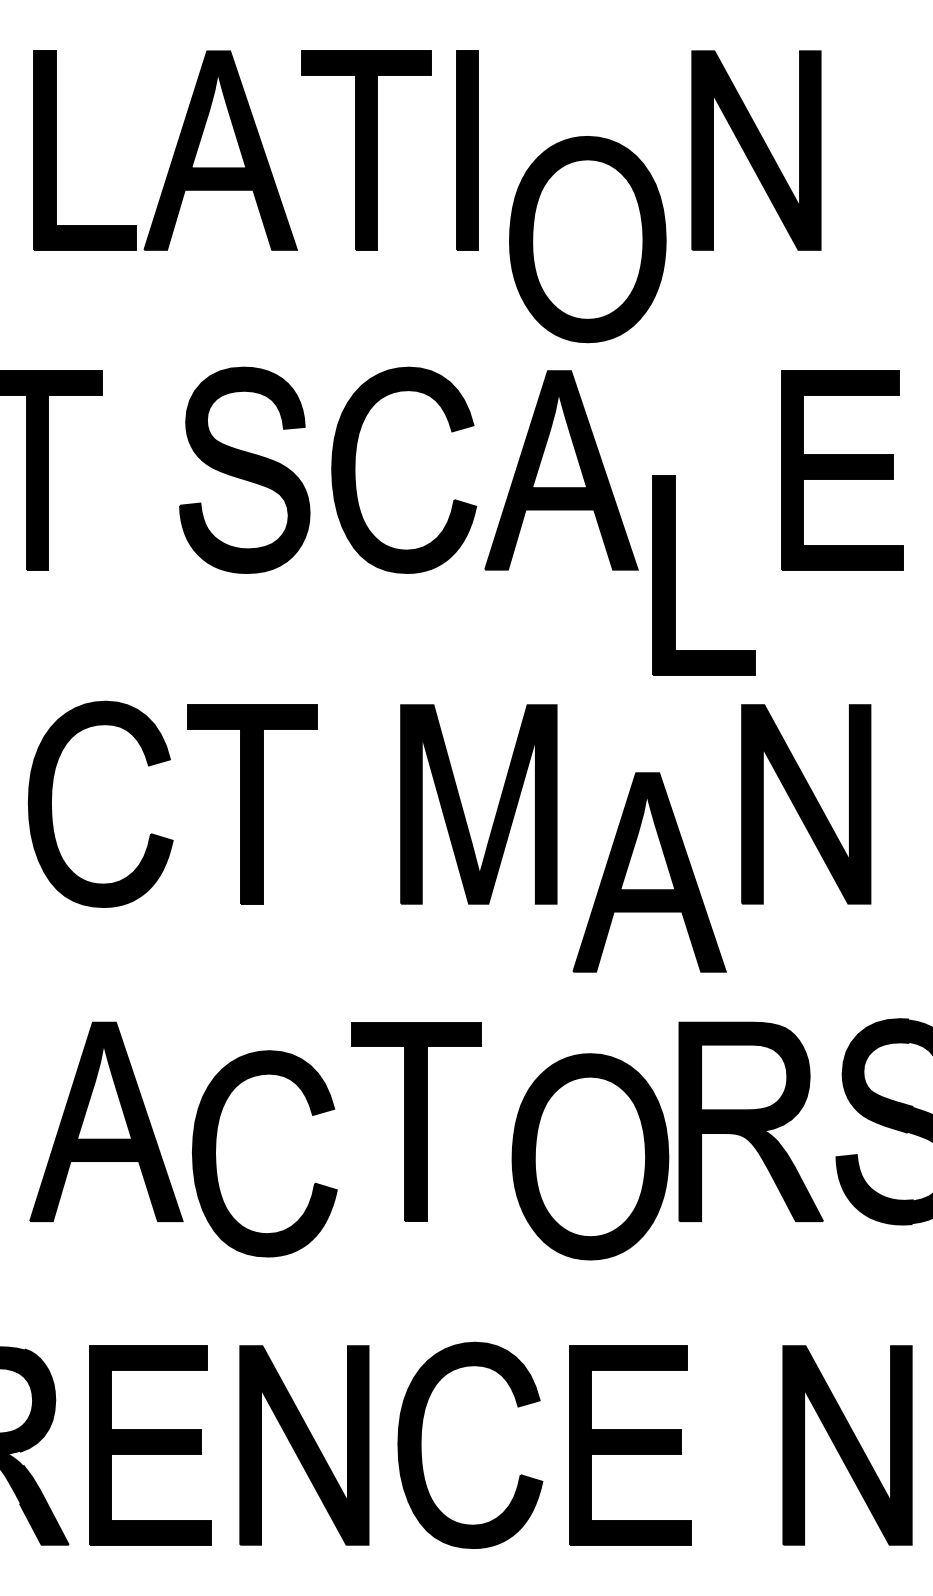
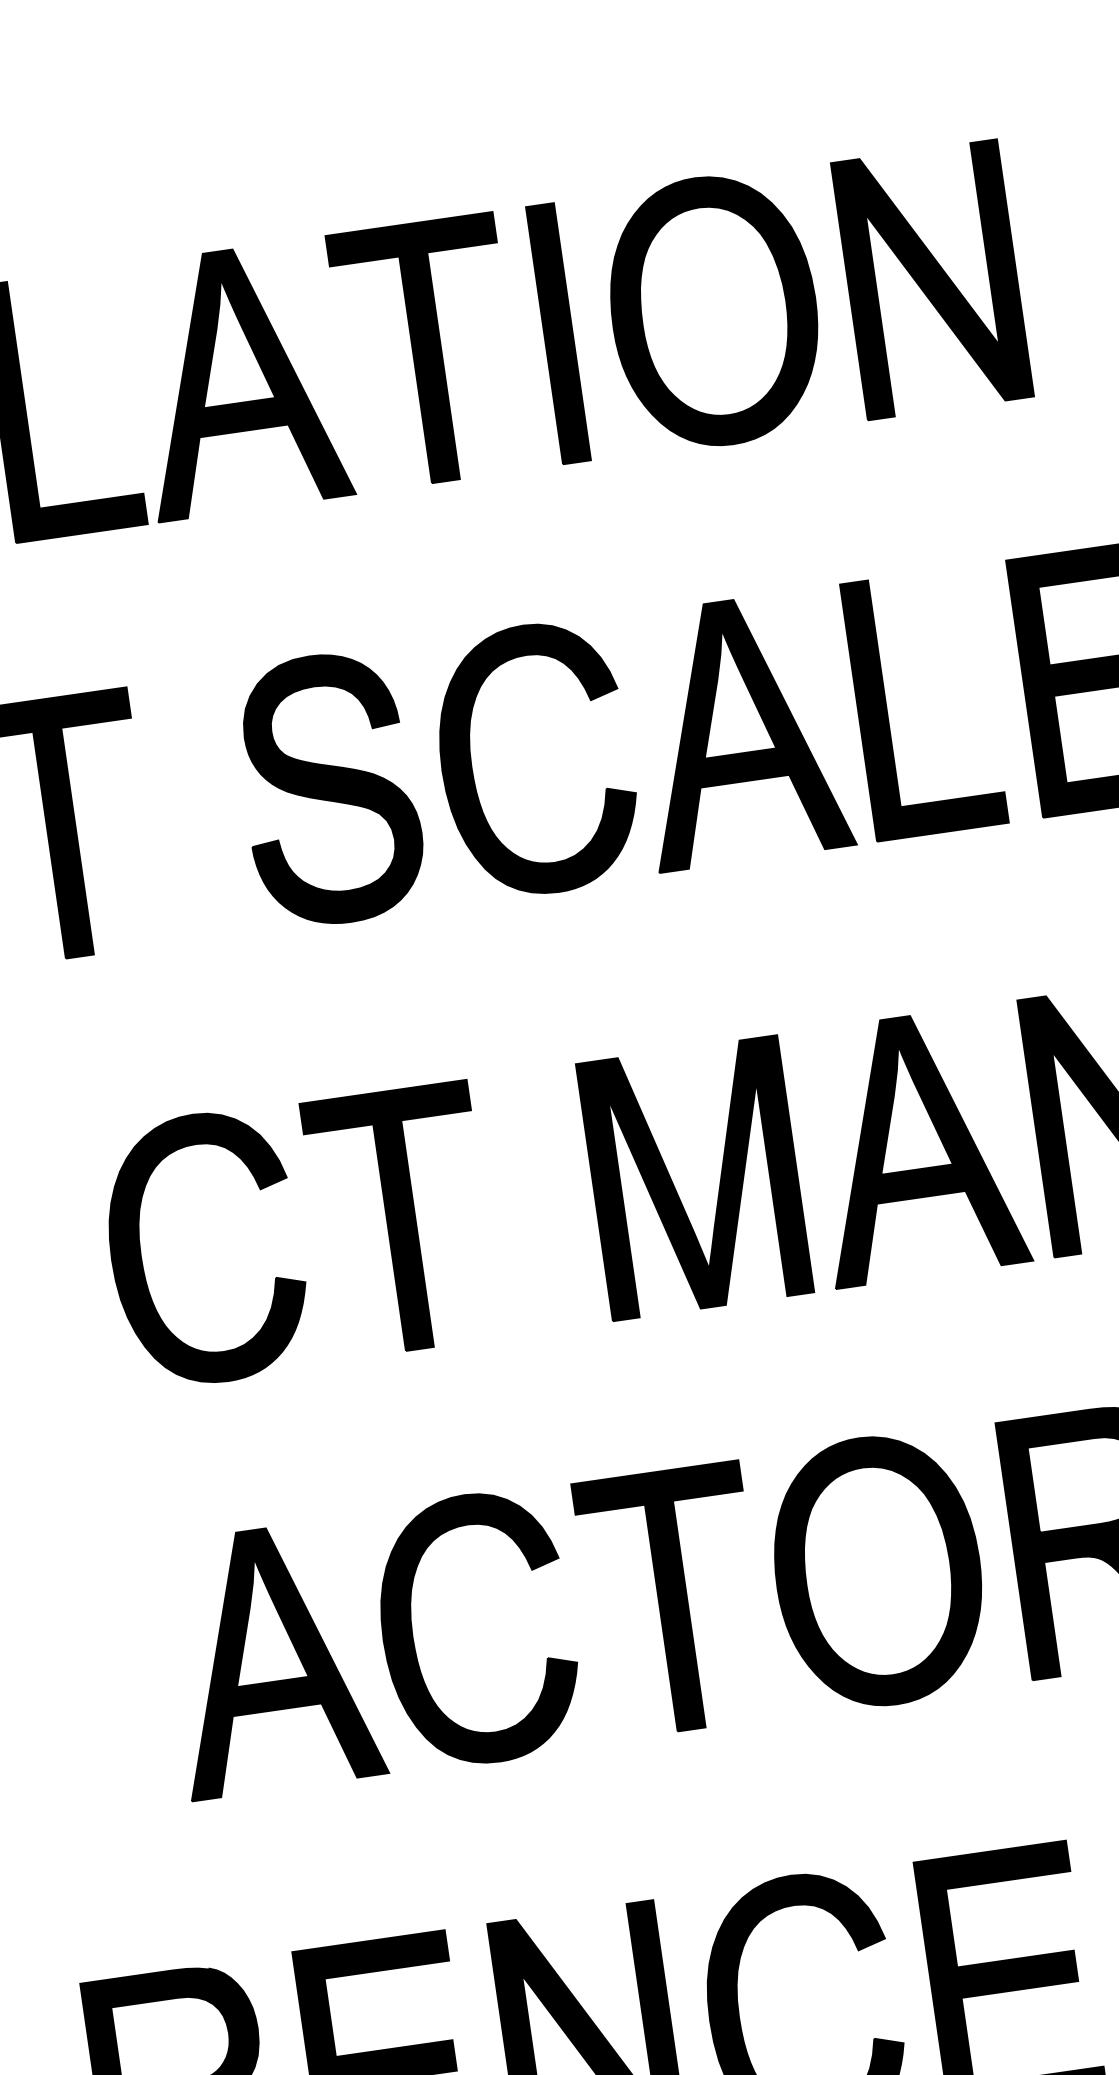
part: (587, 239) -> (713, 311), moved
part: (675, 575) -> (887, 709), moved
part: (649, 872) -> (915, 1146), moved
part: (590, 1156) -> (878, 1570), moved
part: (216, 1157) -> (415, 1642), moved

